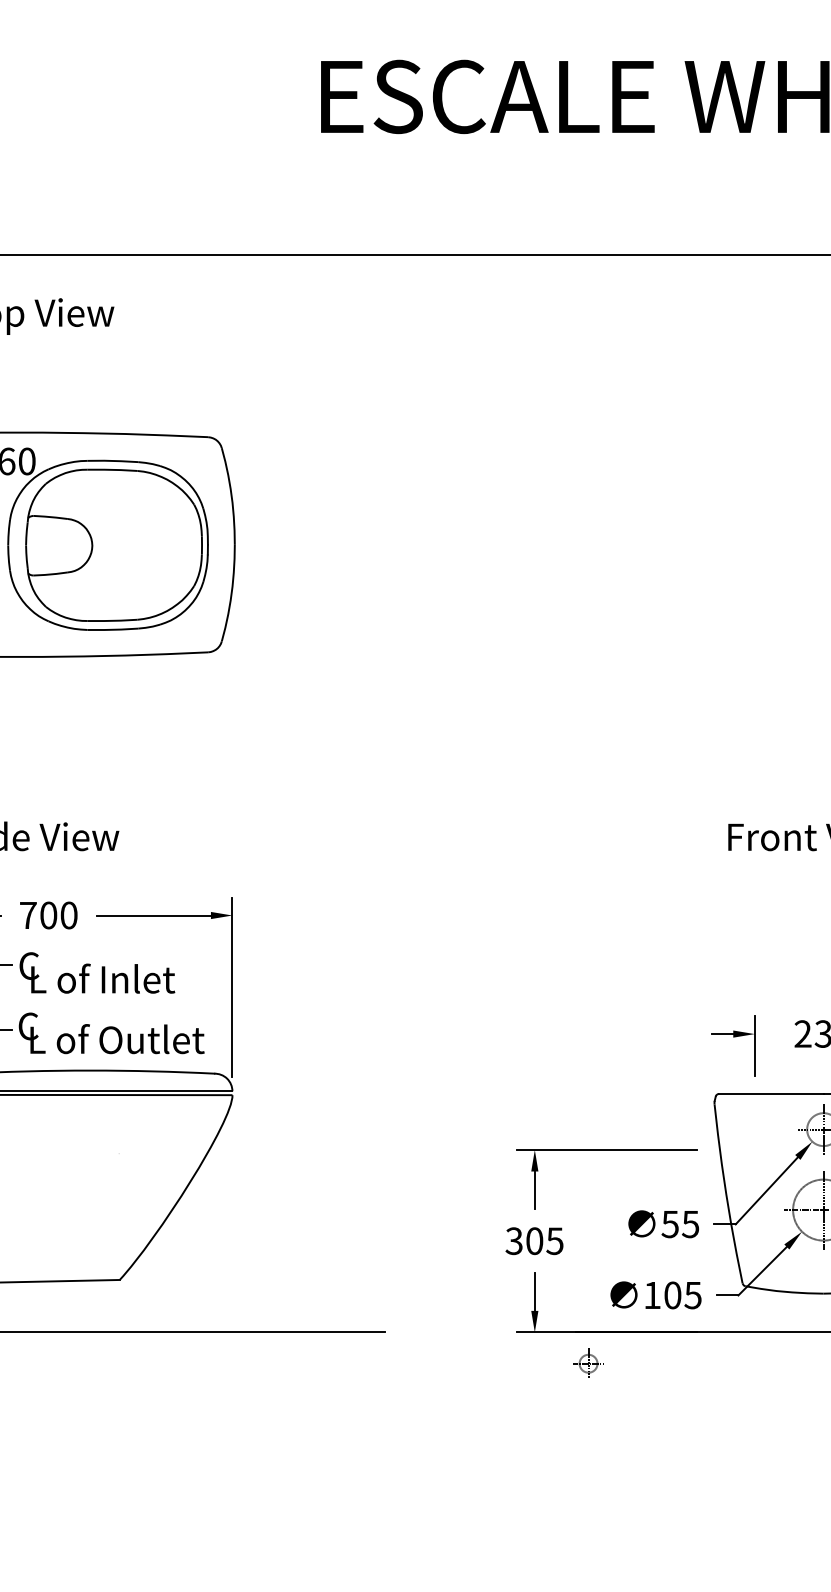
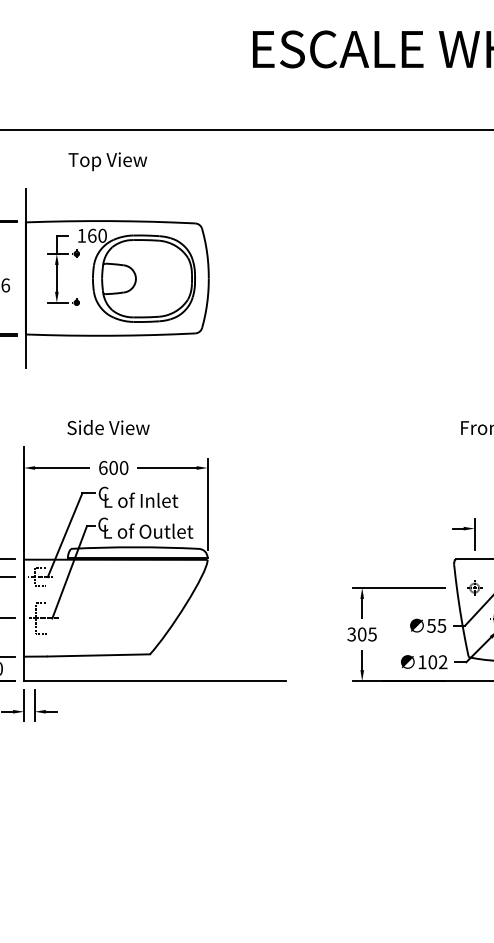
text: (28, 914) -> (103, 467), 700 -> 600
text: (691, 1295) -> (442, 662), 105 -> 102
part: (588, 1362) -> (474, 587), moved

